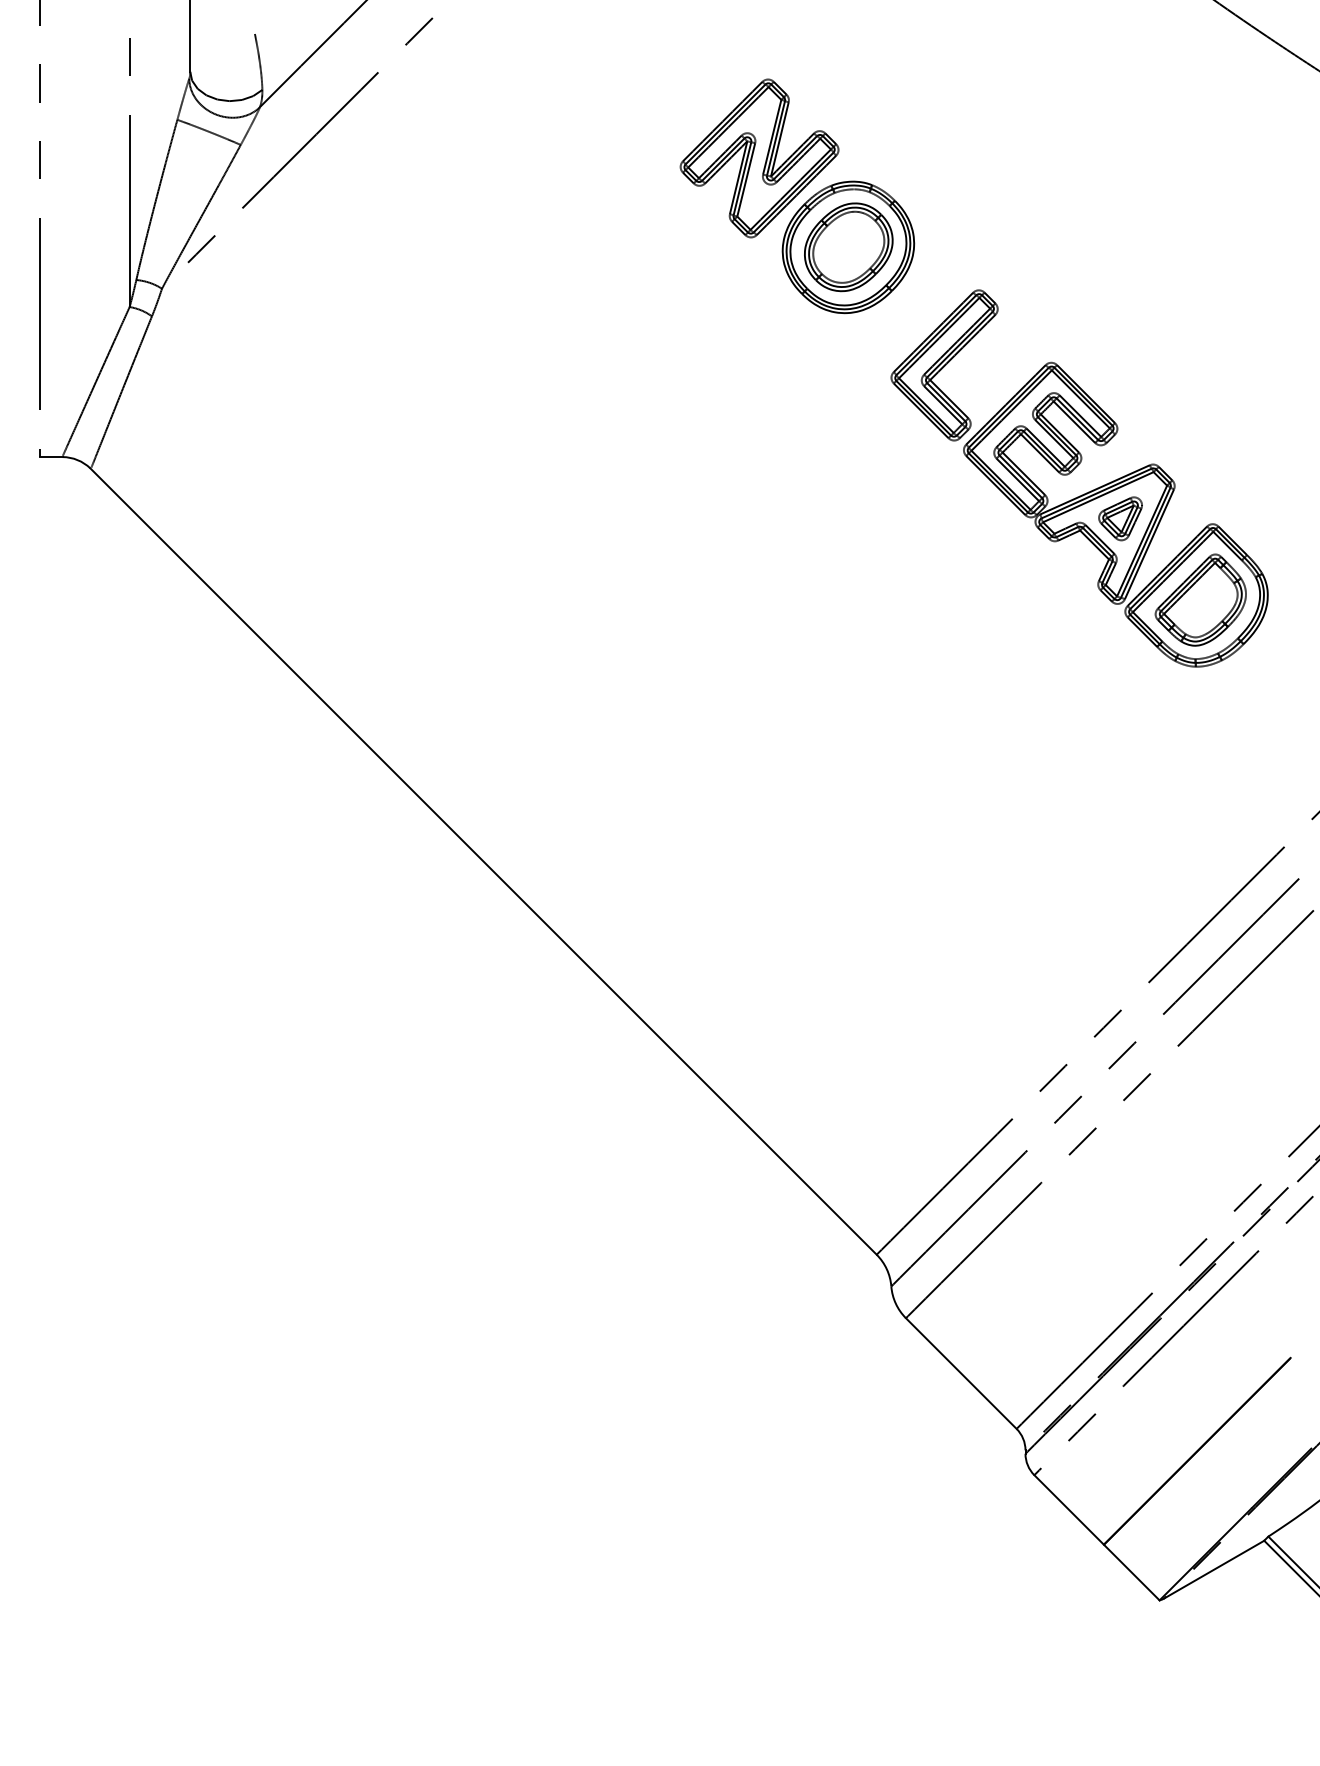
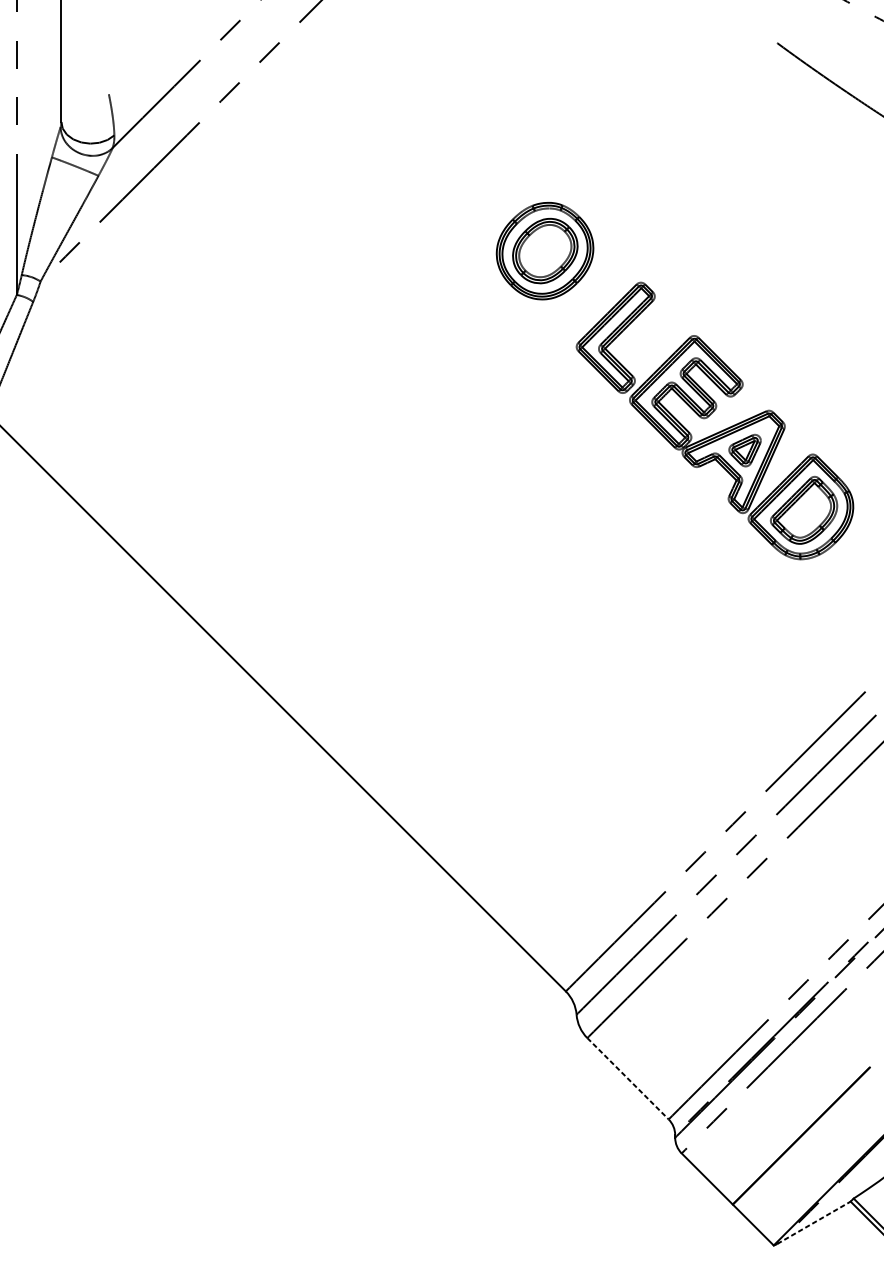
part: (759, 158) -> (479, 185), removed
line: (961, 1373) -> (628, 1078), solid -> dashed
line: (1214, 1569) -> (814, 1222), solid -> dashed

